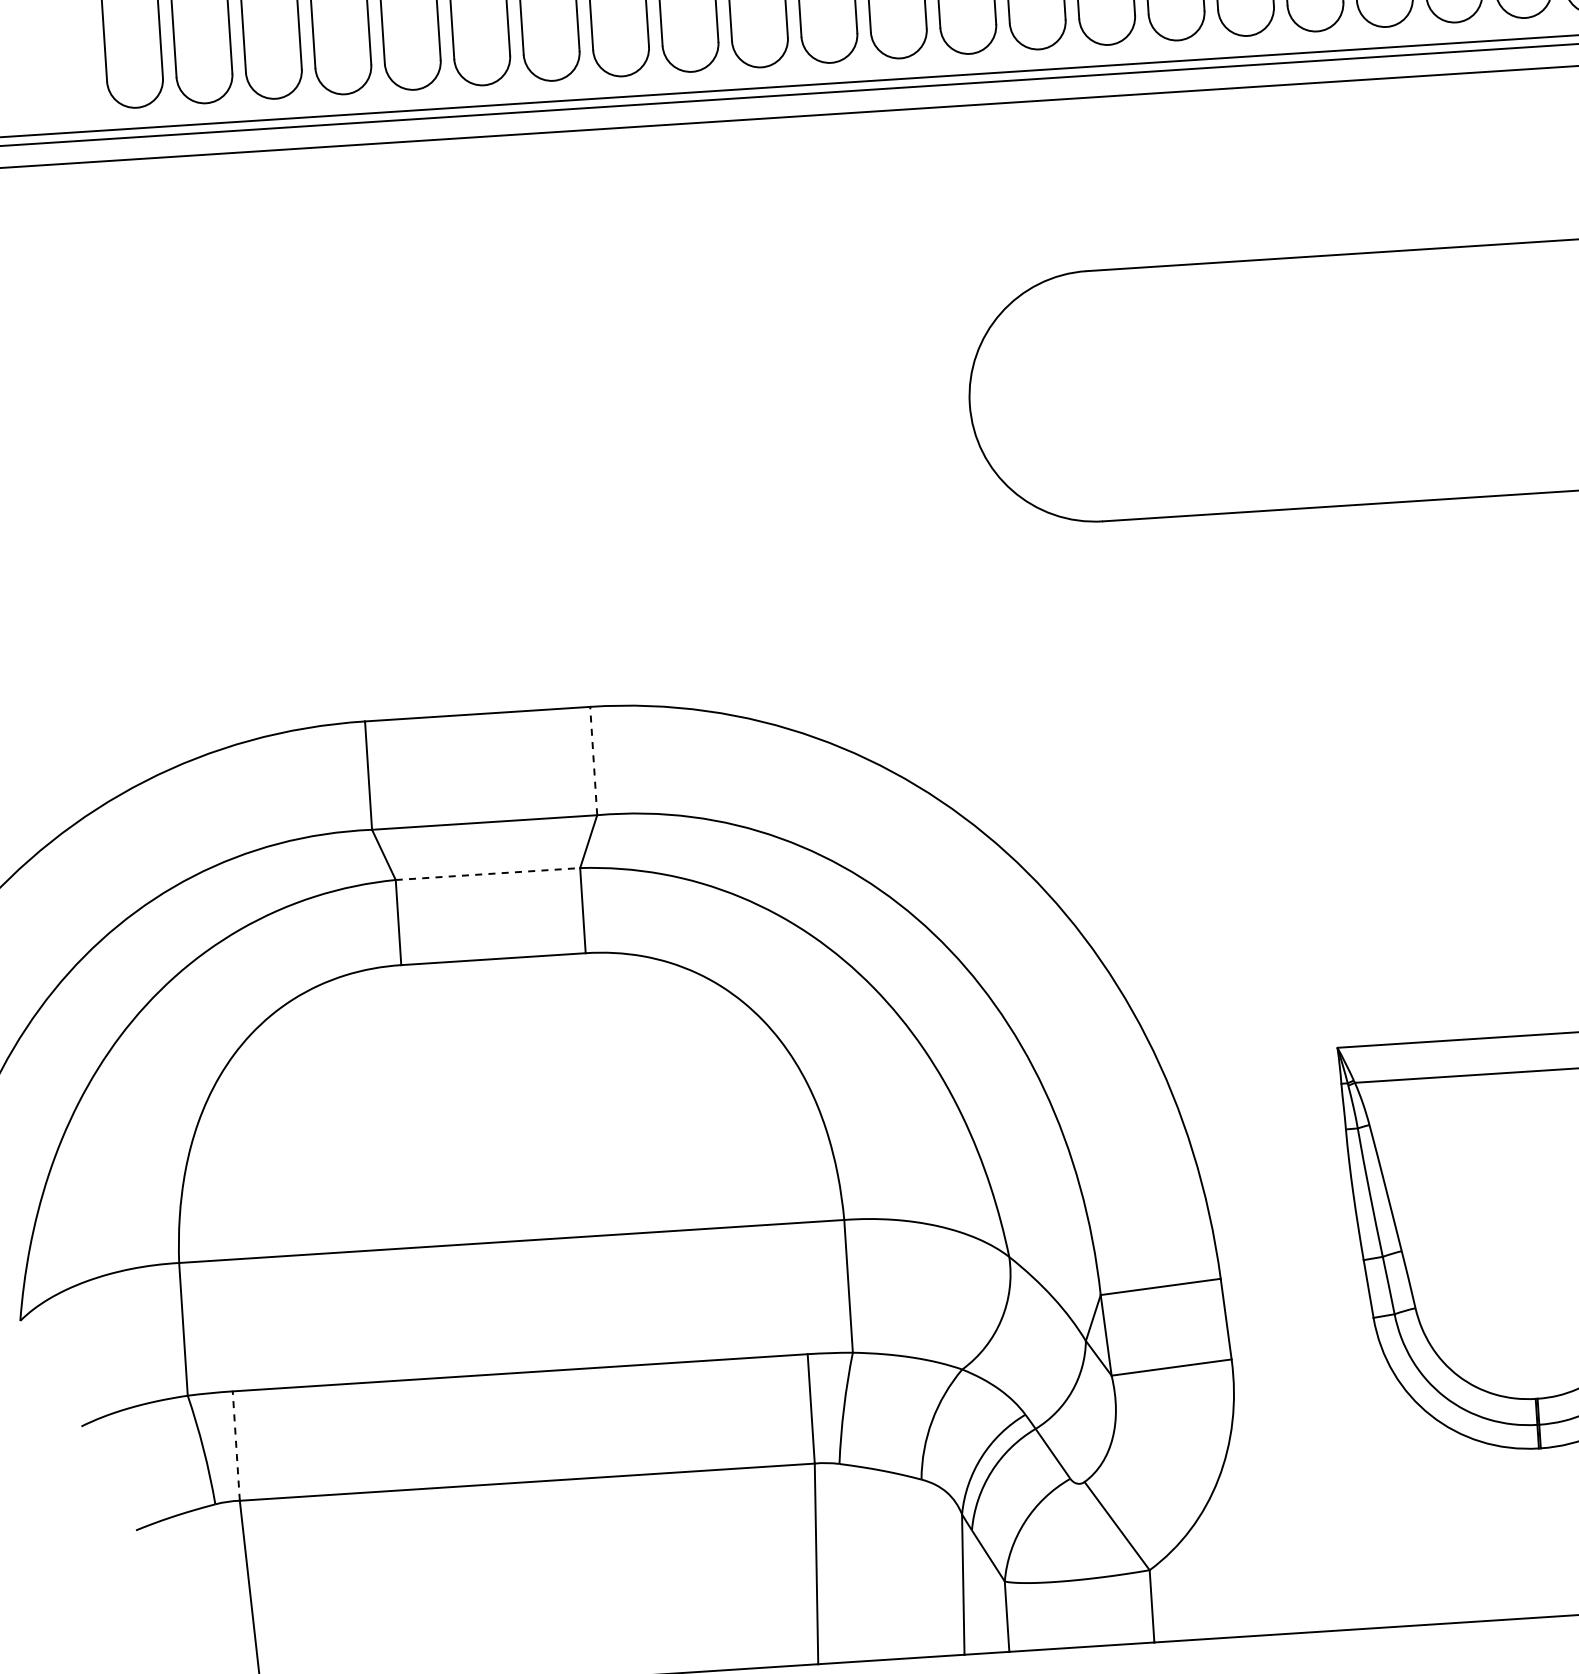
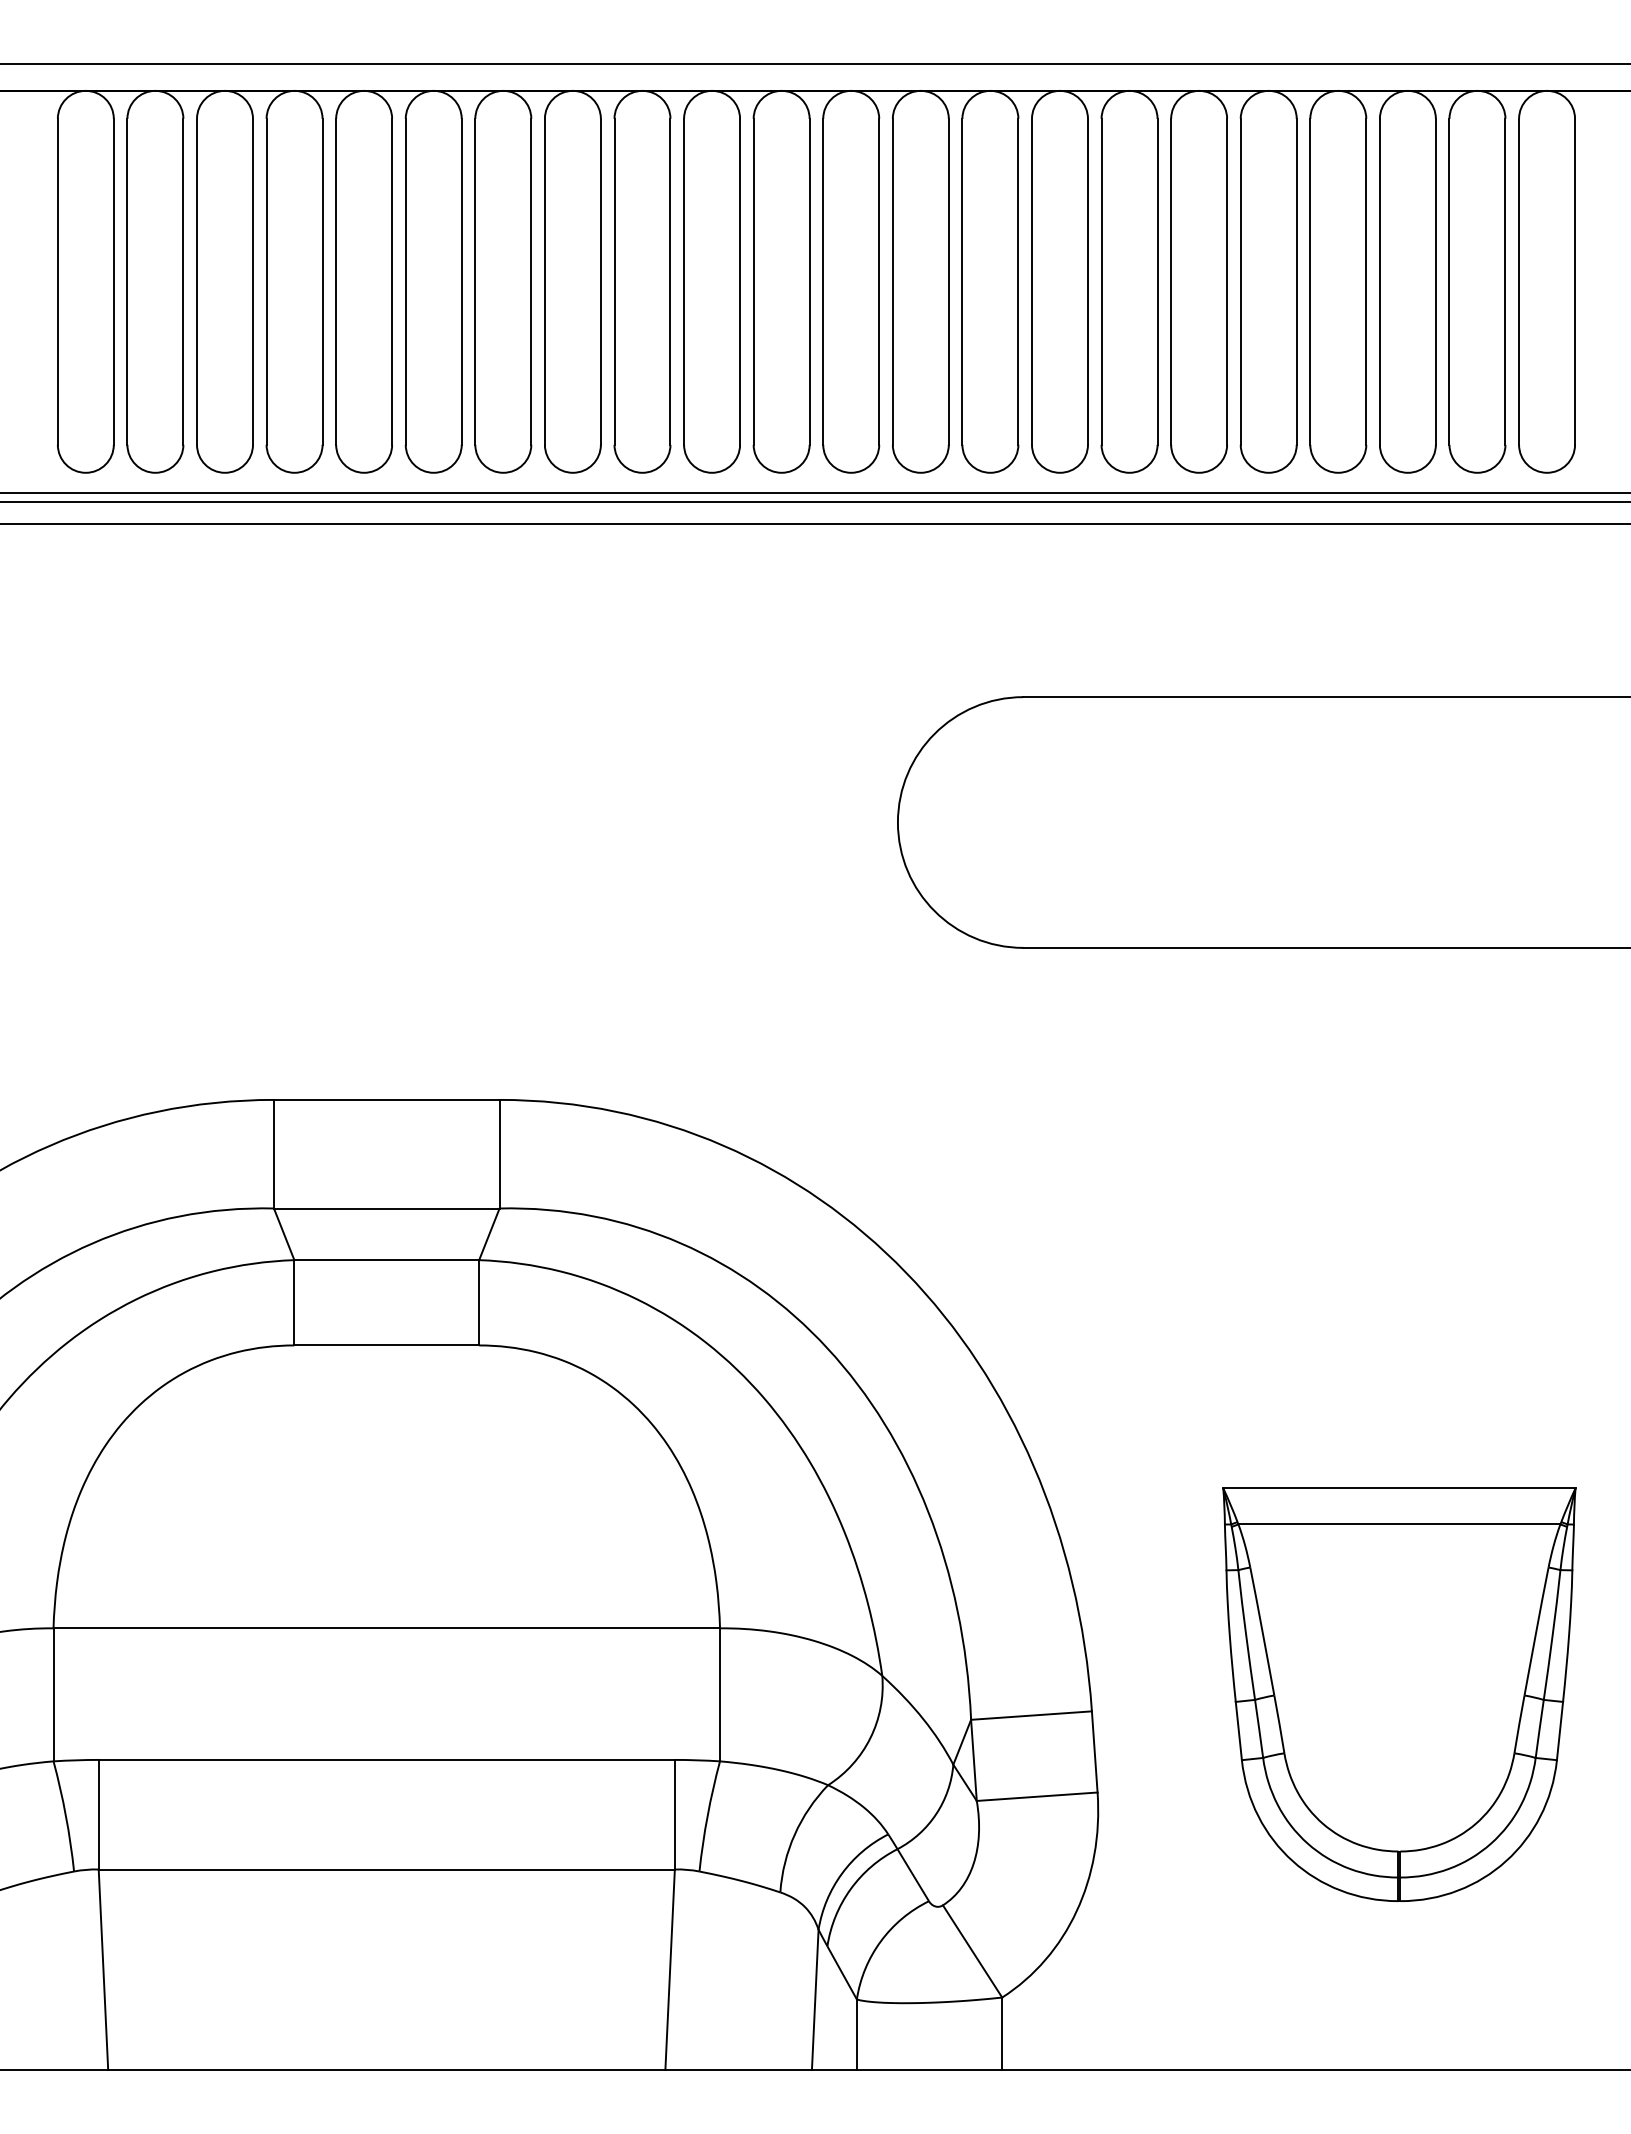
line: (593, 760) -> (499, 1153), dashed -> solid
line: (488, 874) -> (387, 1260), dashed -> solid
line: (236, 1445) -> (98, 1814), dashed -> solid

